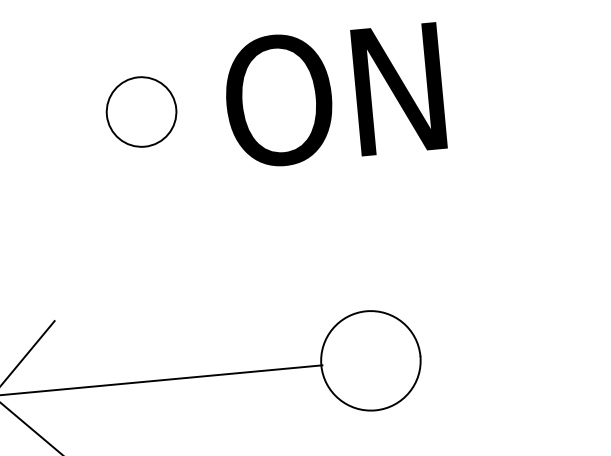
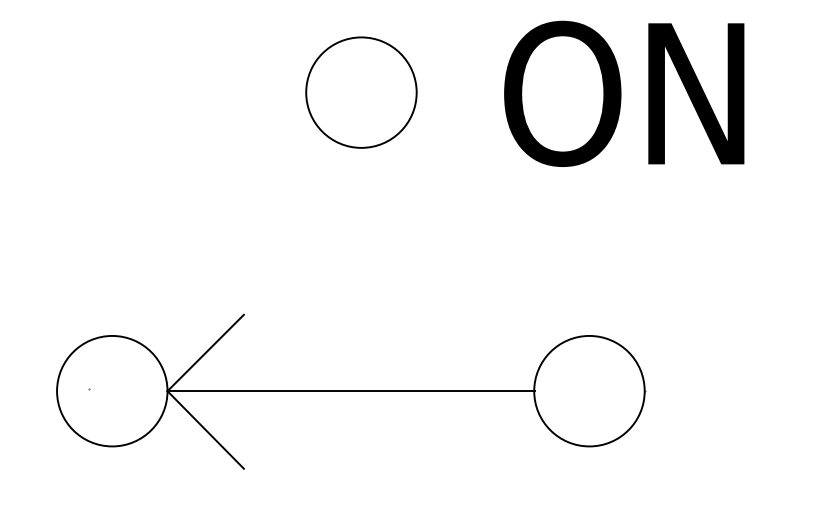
text: (334, 94) -> (624, 93), moved
circle: (141, 111) -> (361, 92), size x1.43

